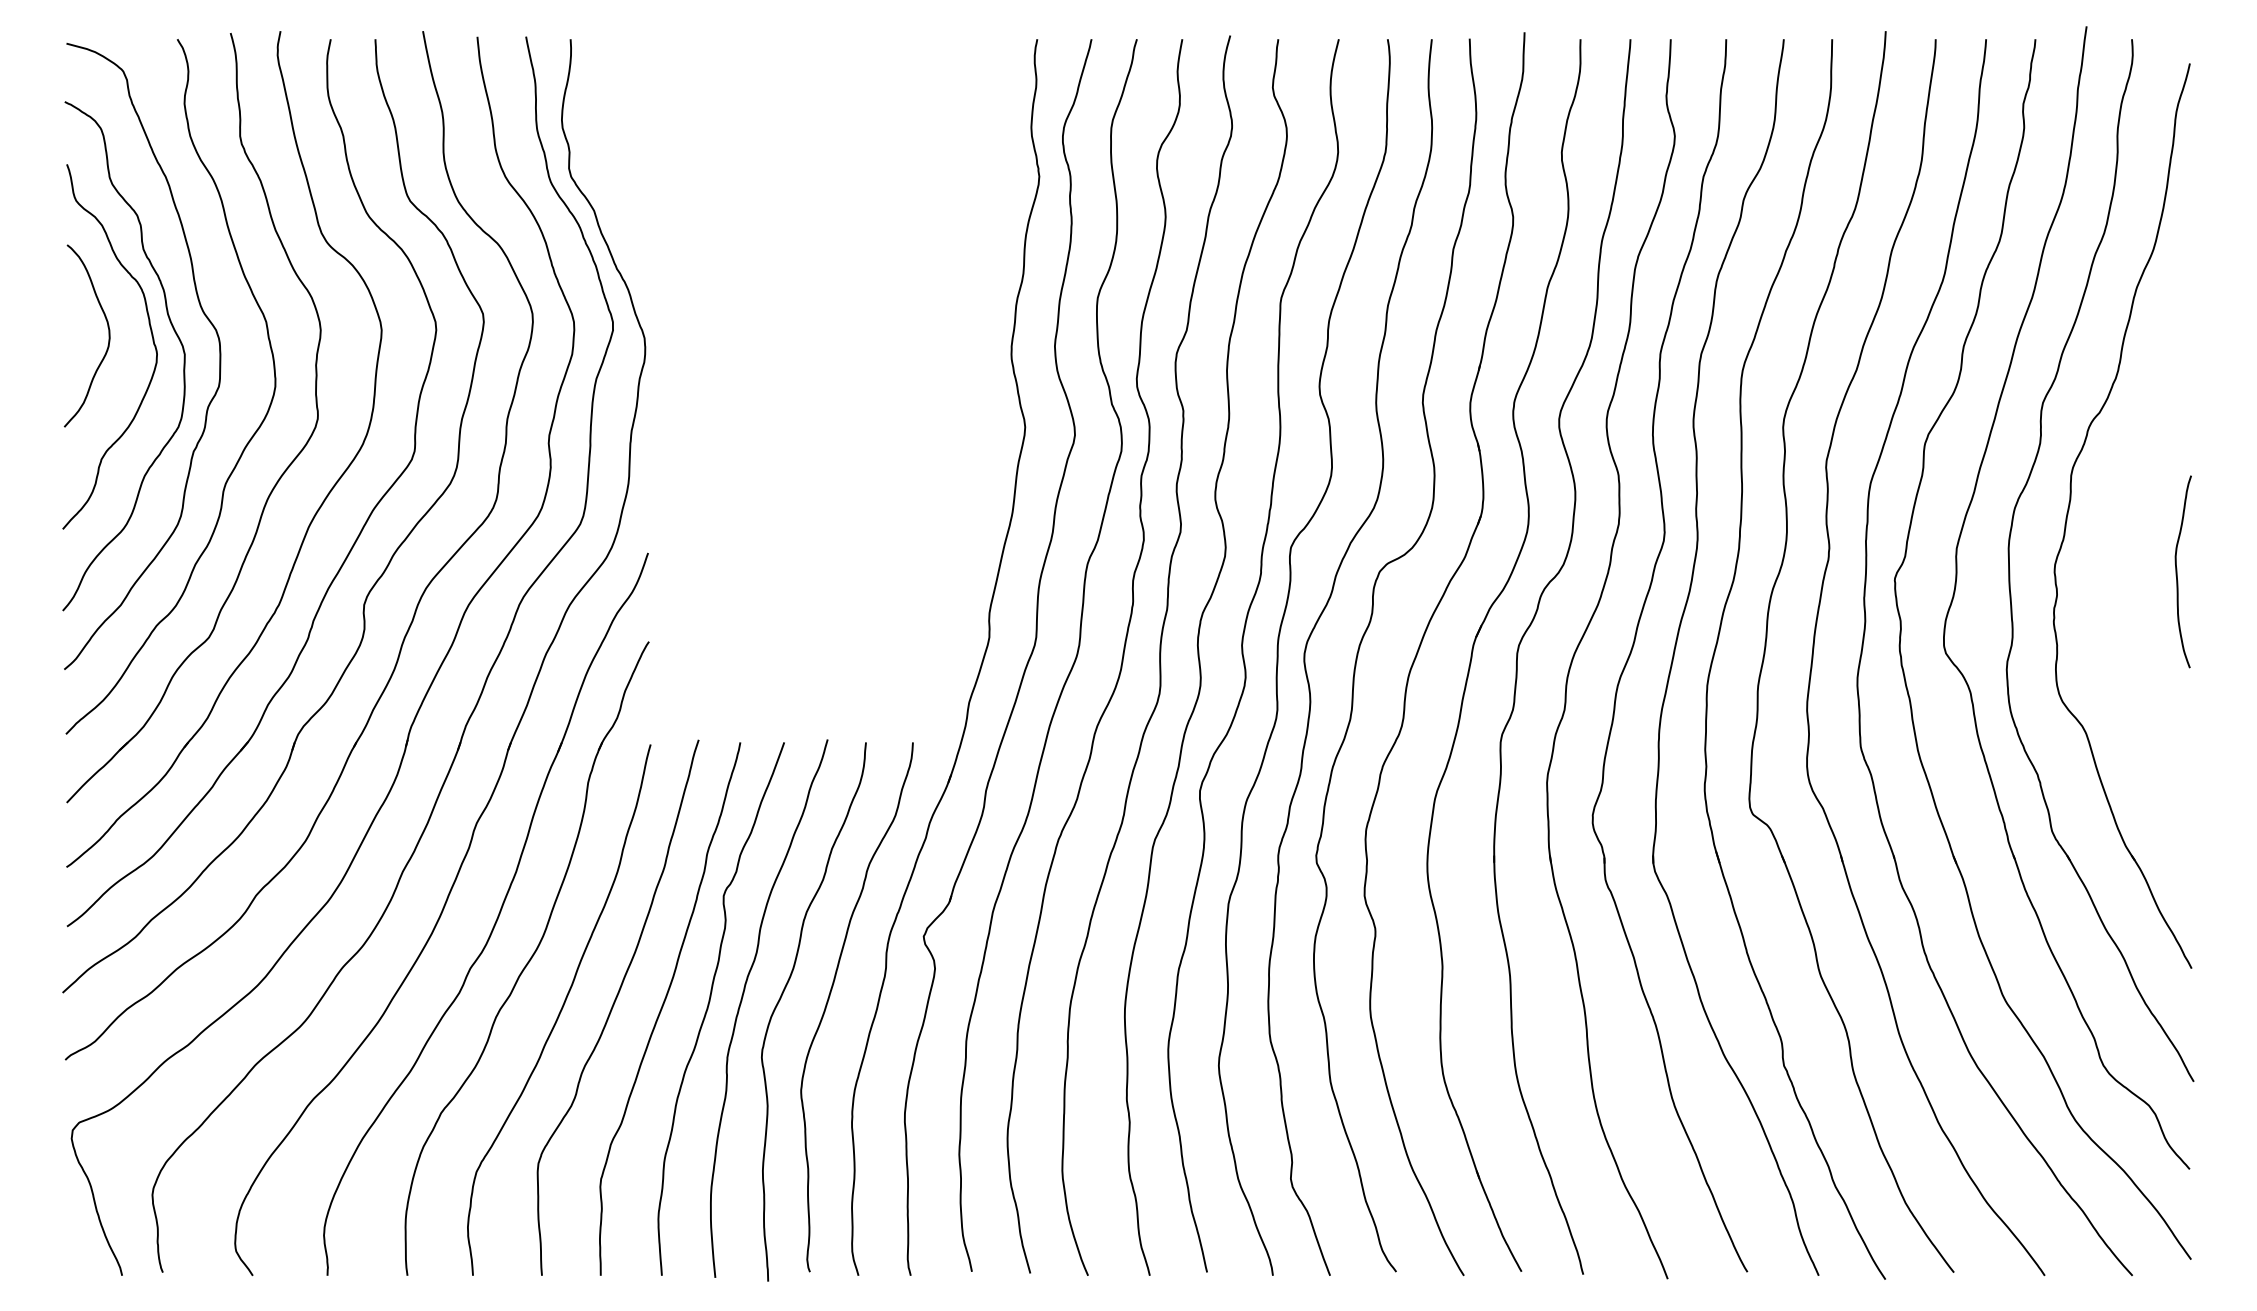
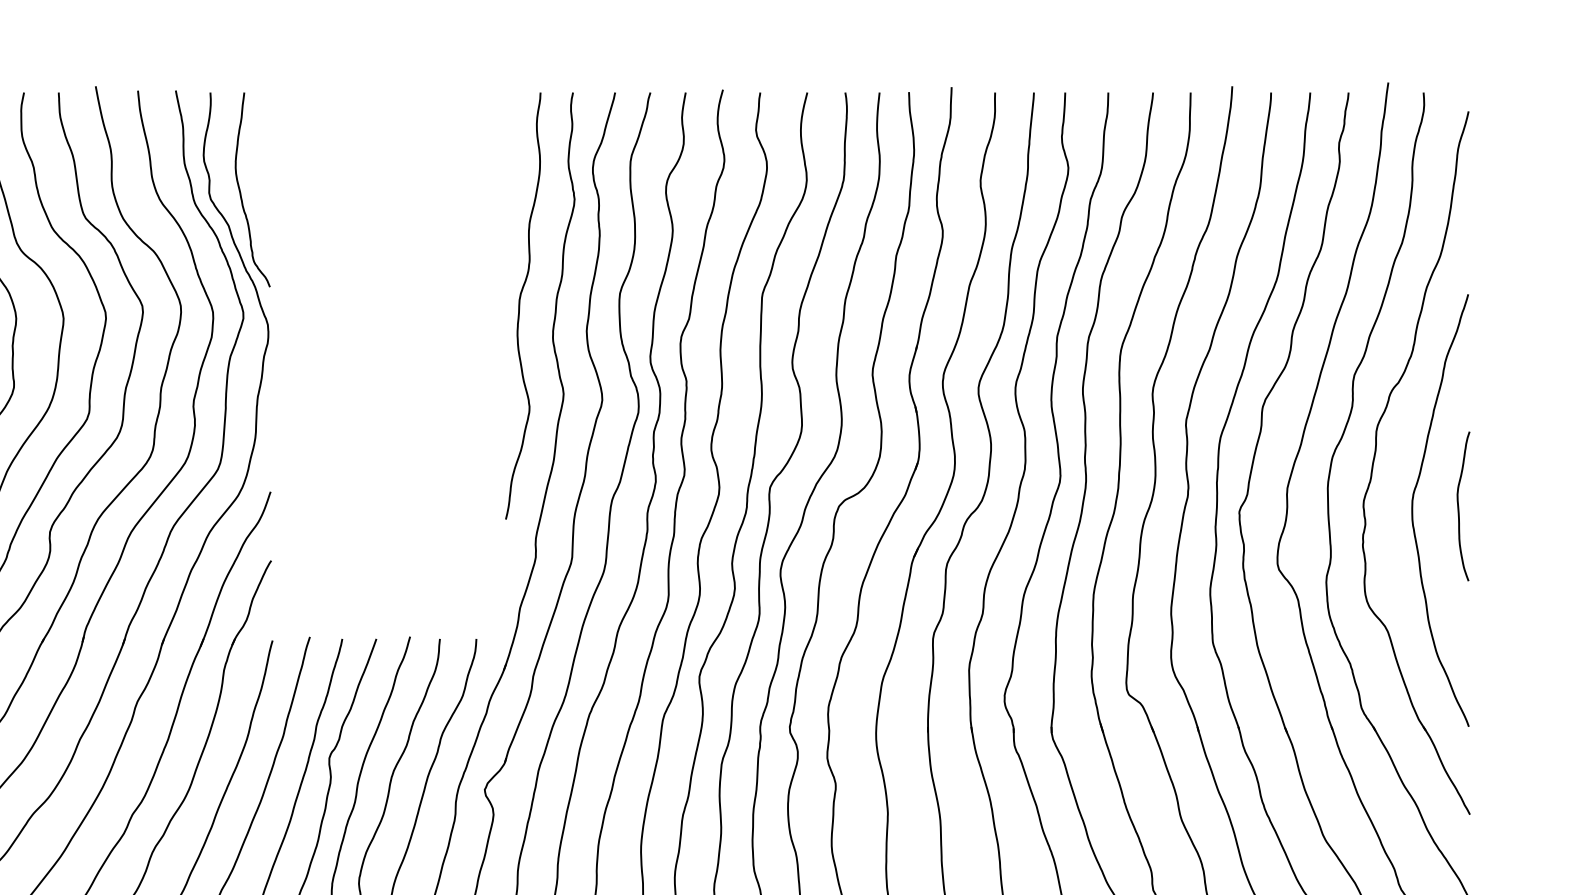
curve: (610, 169) -> (241, 193), added
curve: (969, 311) -> (520, 304), added
curve: (2118, 576) -> (1413, 510), added

